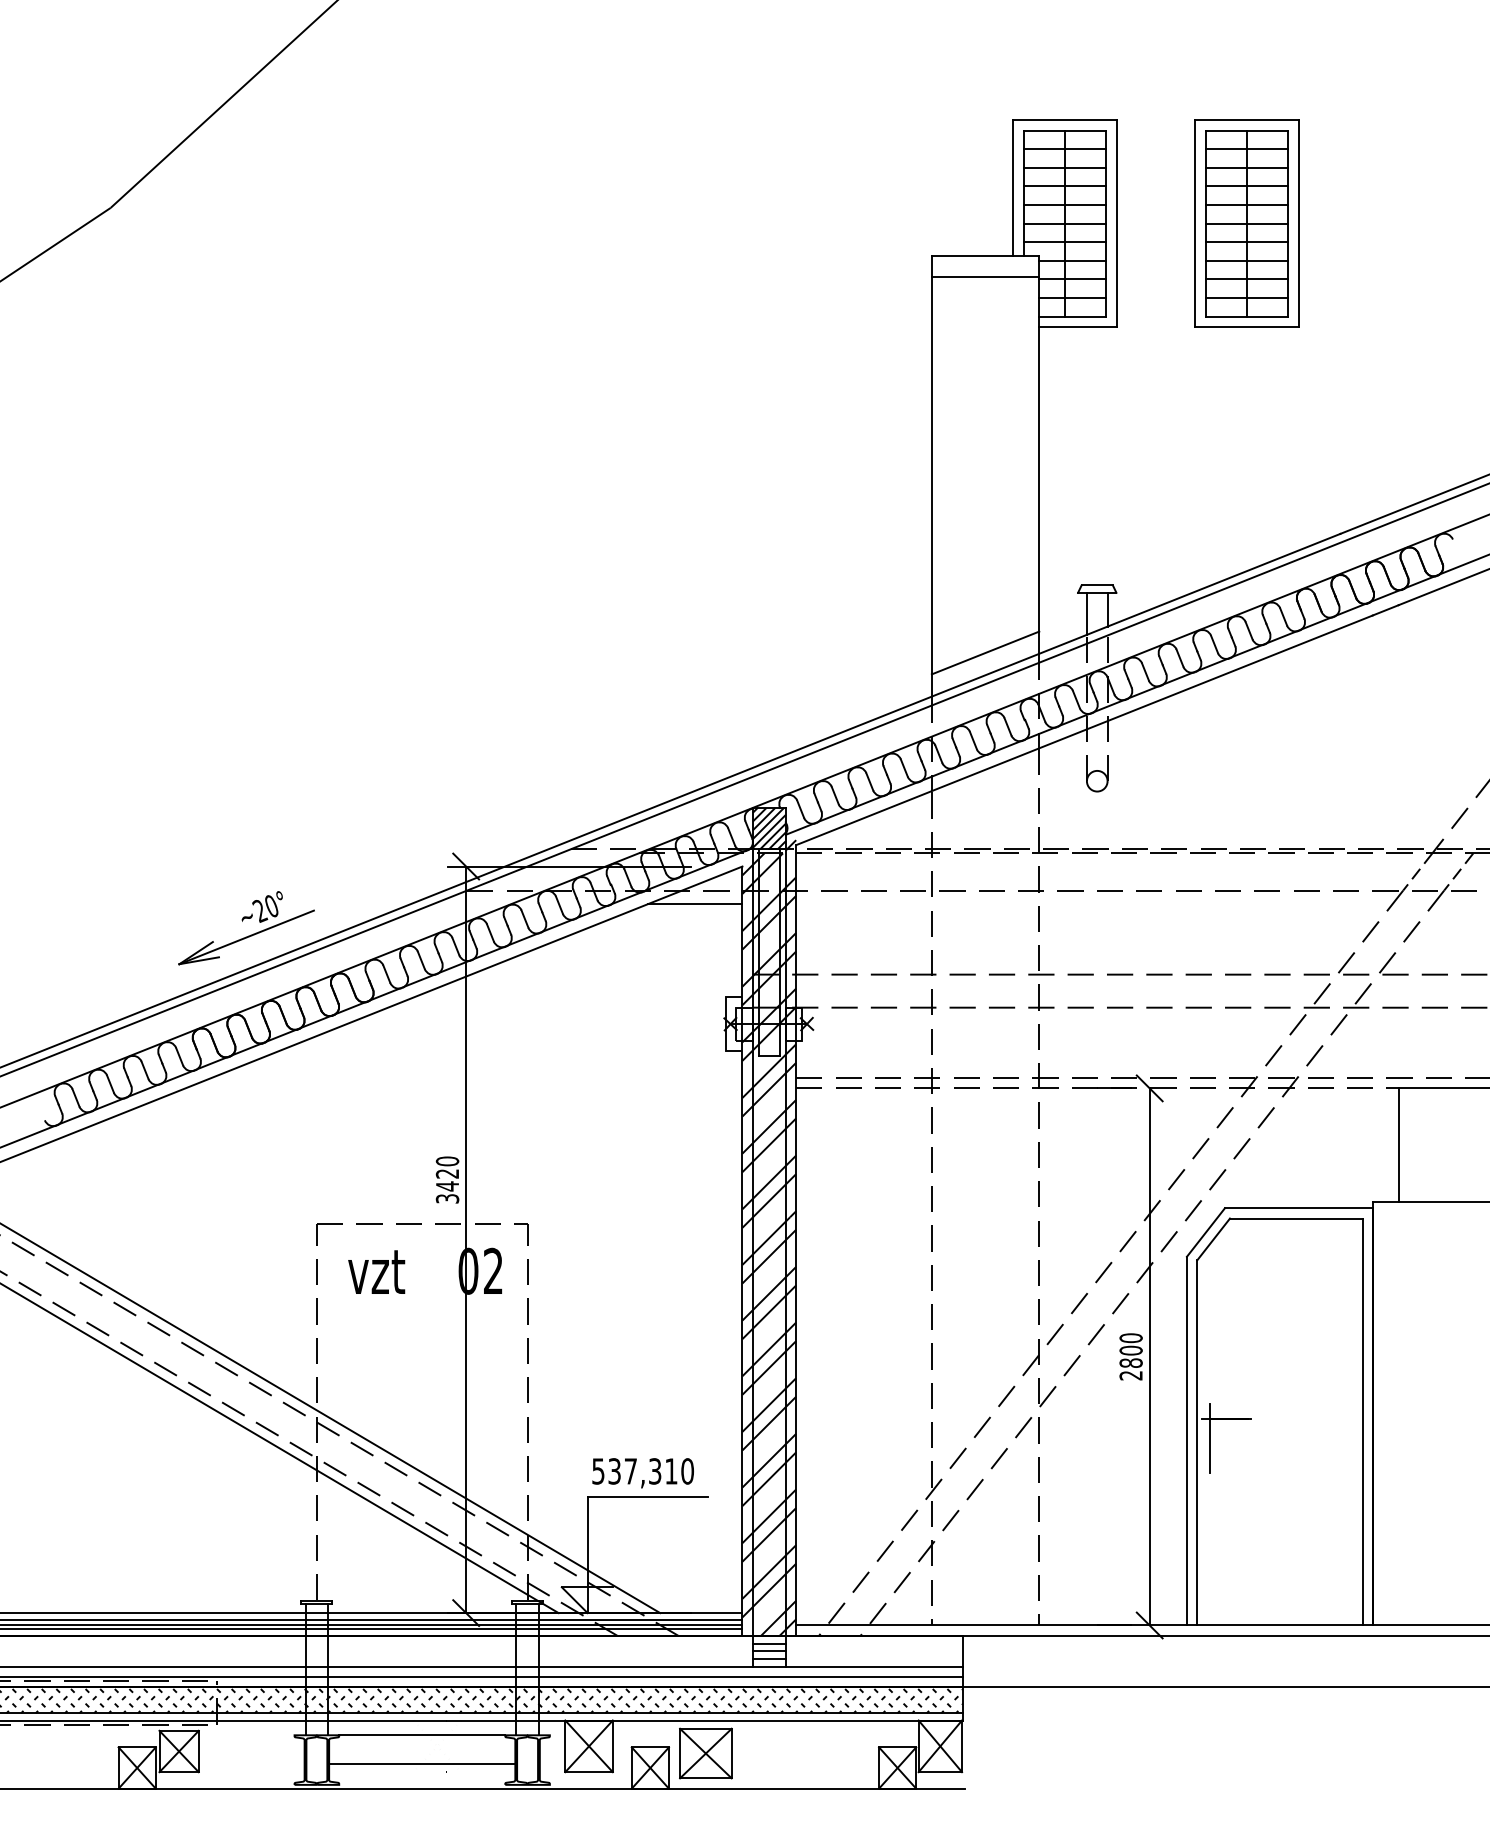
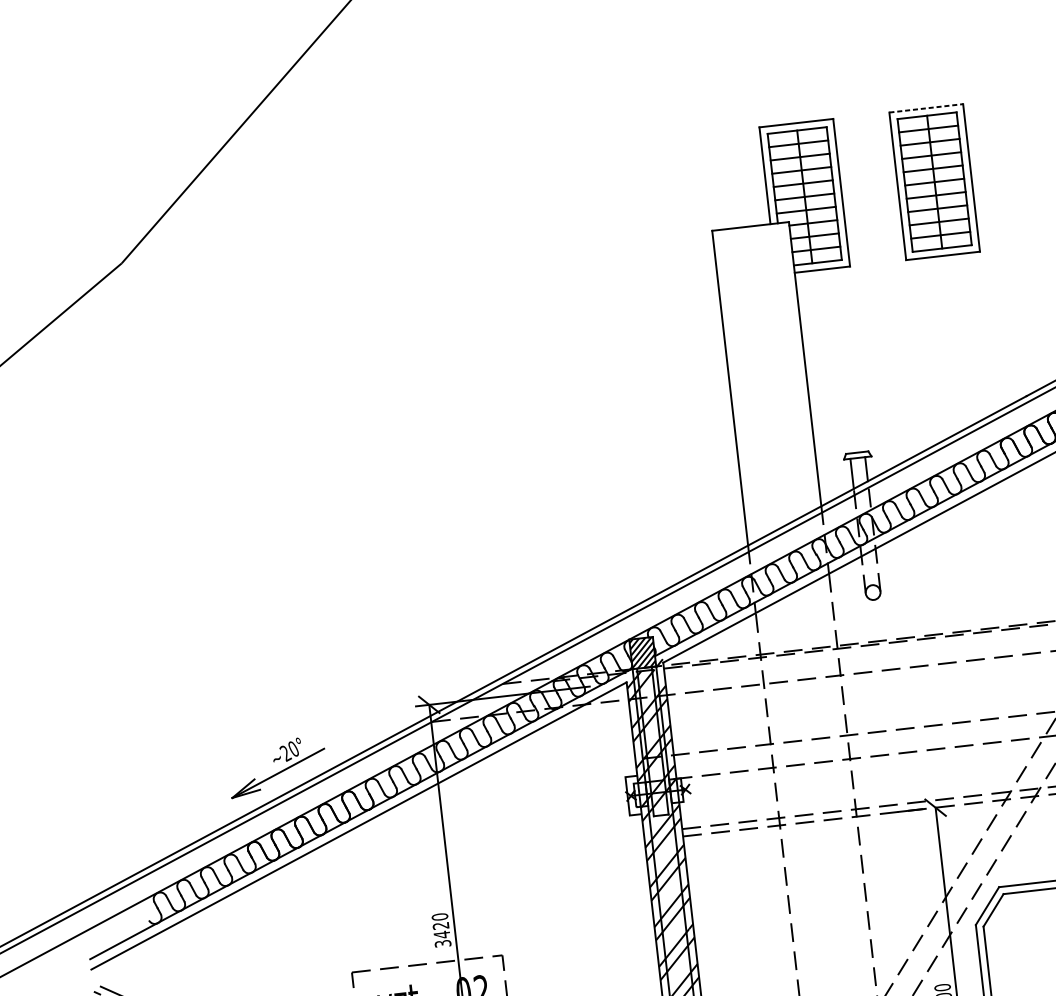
line: (1246, 120) -> (925, 108), solid -> dashed
line: (985, 276) -> (752, 241), removed
line: (985, 652) -> (782, 509), removed
line: (695, 904) -> (596, 713), removed

